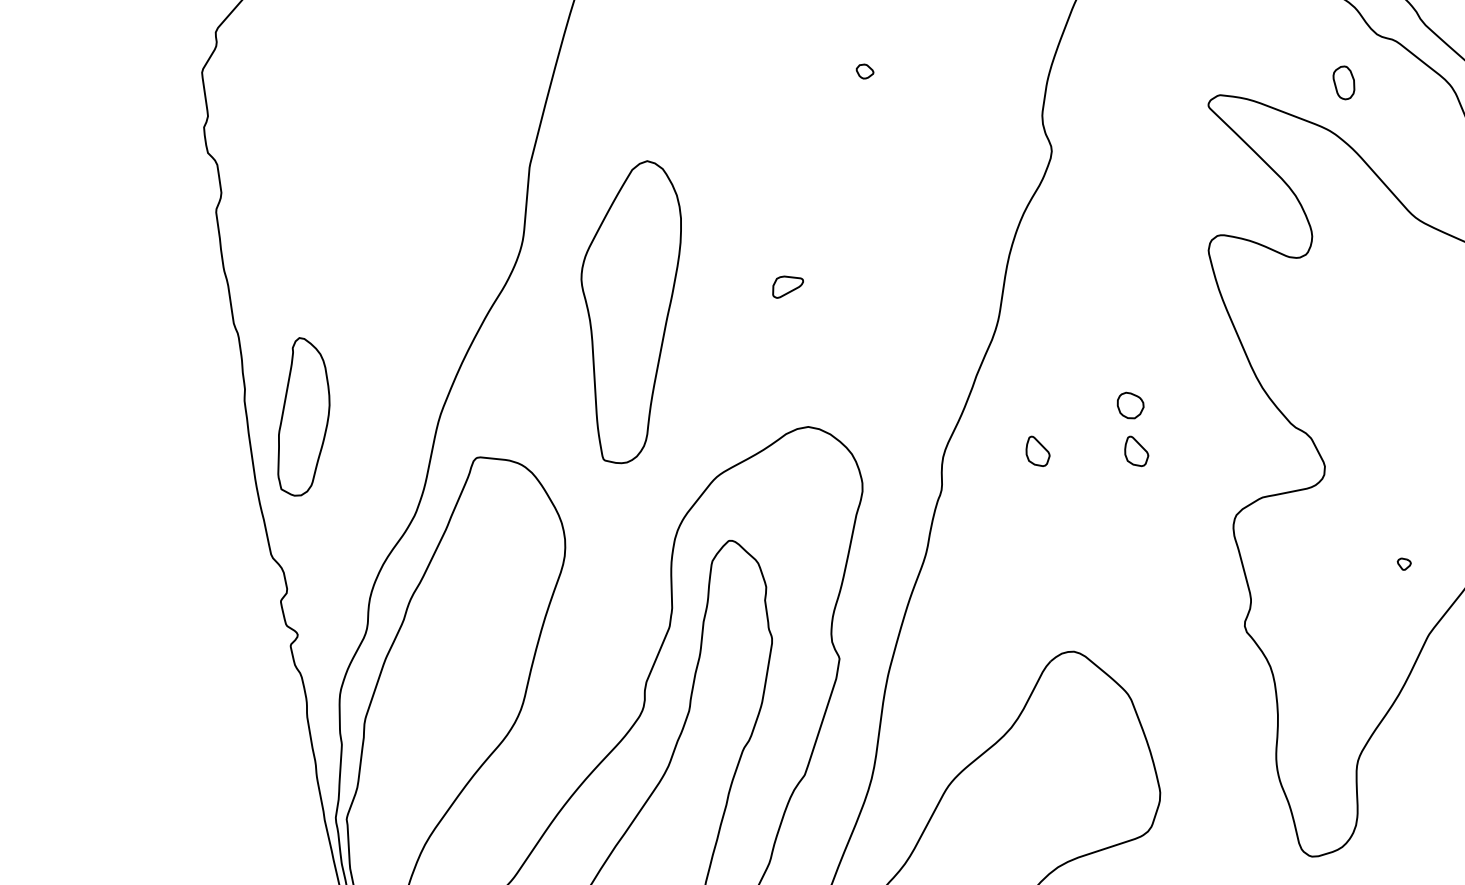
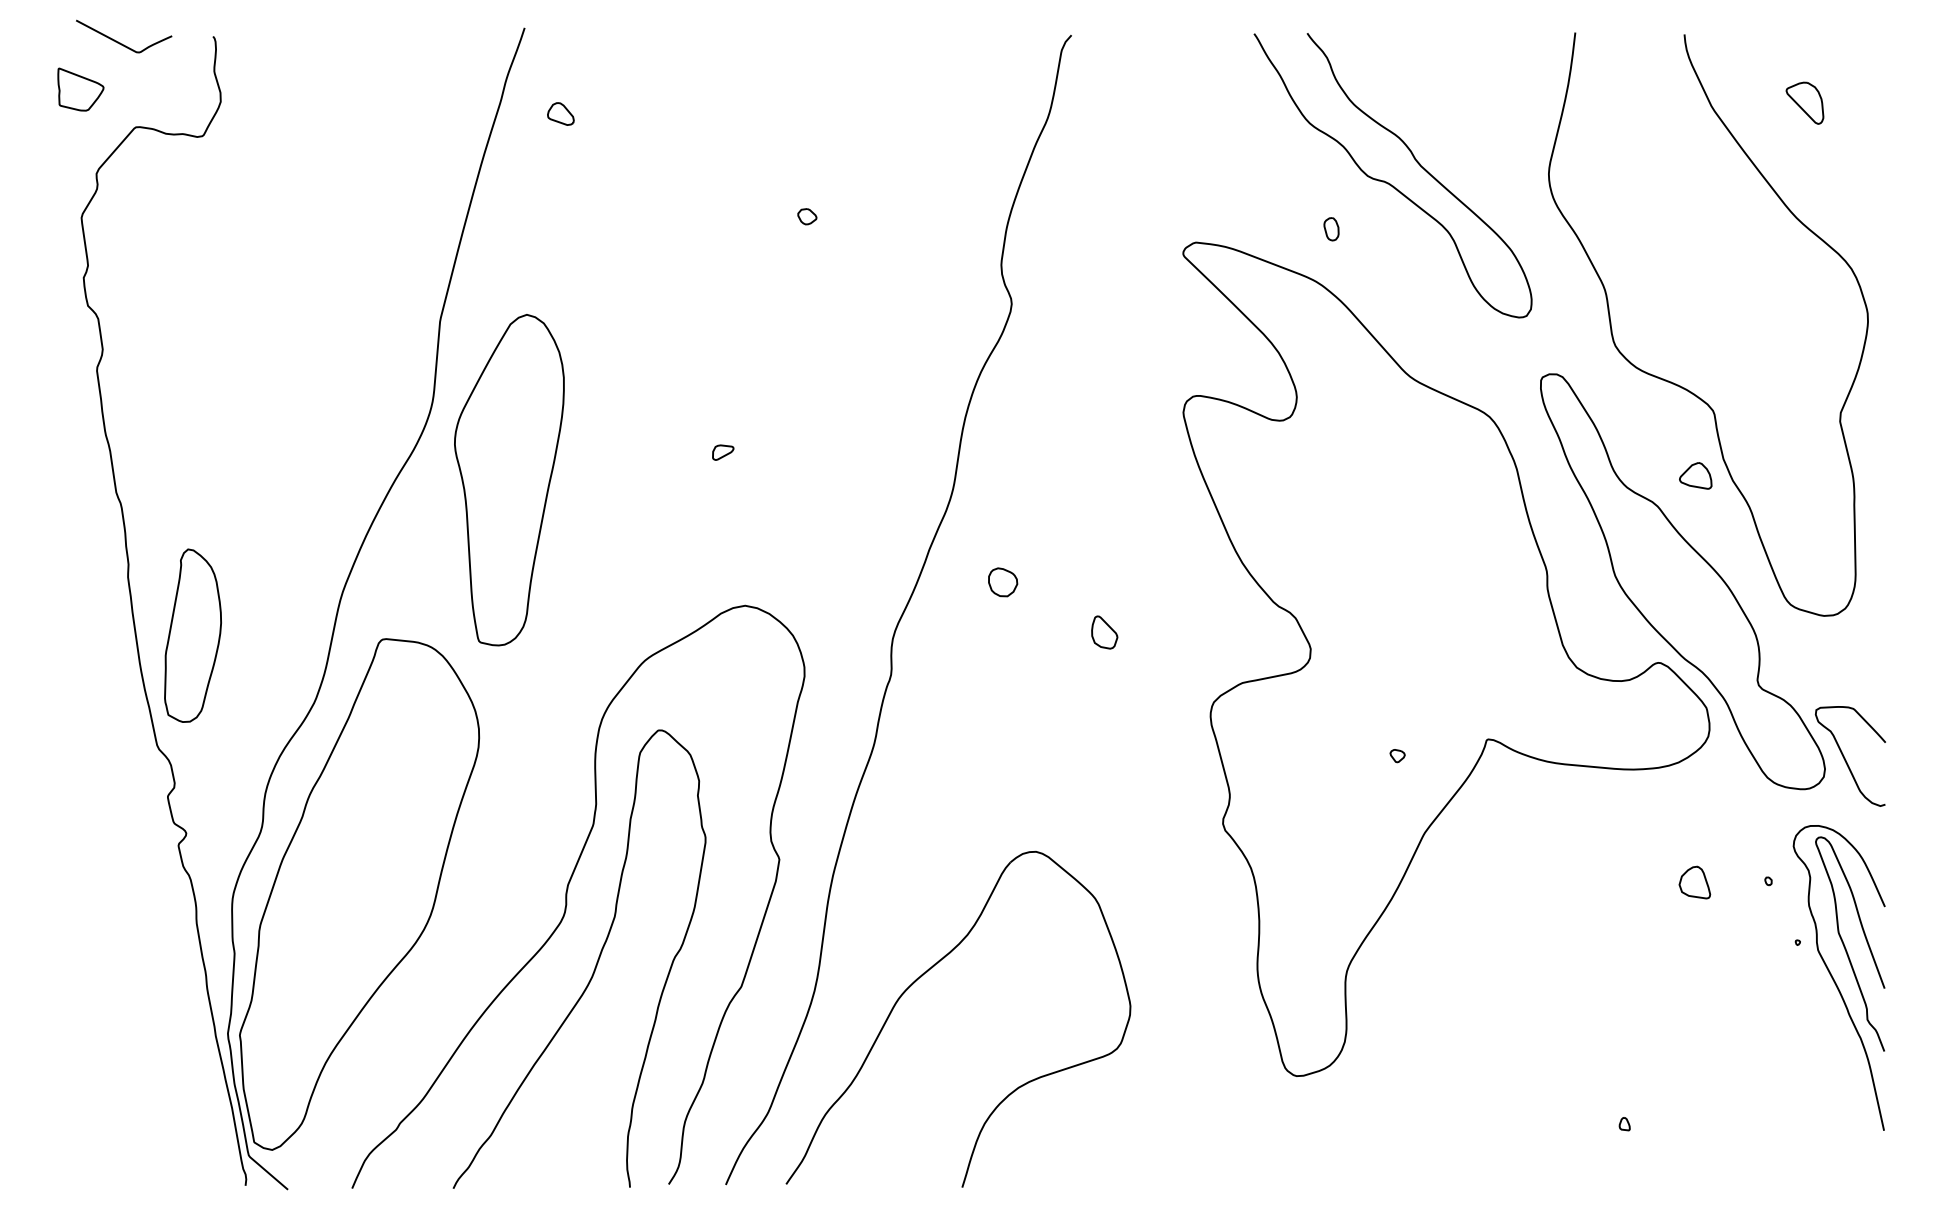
part: (1343, 83) -> (1331, 229), size x0.62
part: (788, 286) -> (723, 452), size x0.62
part: (631, 312) -> (509, 480), moved
part: (1131, 405) -> (1003, 582), moved
part: (303, 416) -> (192, 635), moved
part: (1037, 451) -> (996, 632), removed

